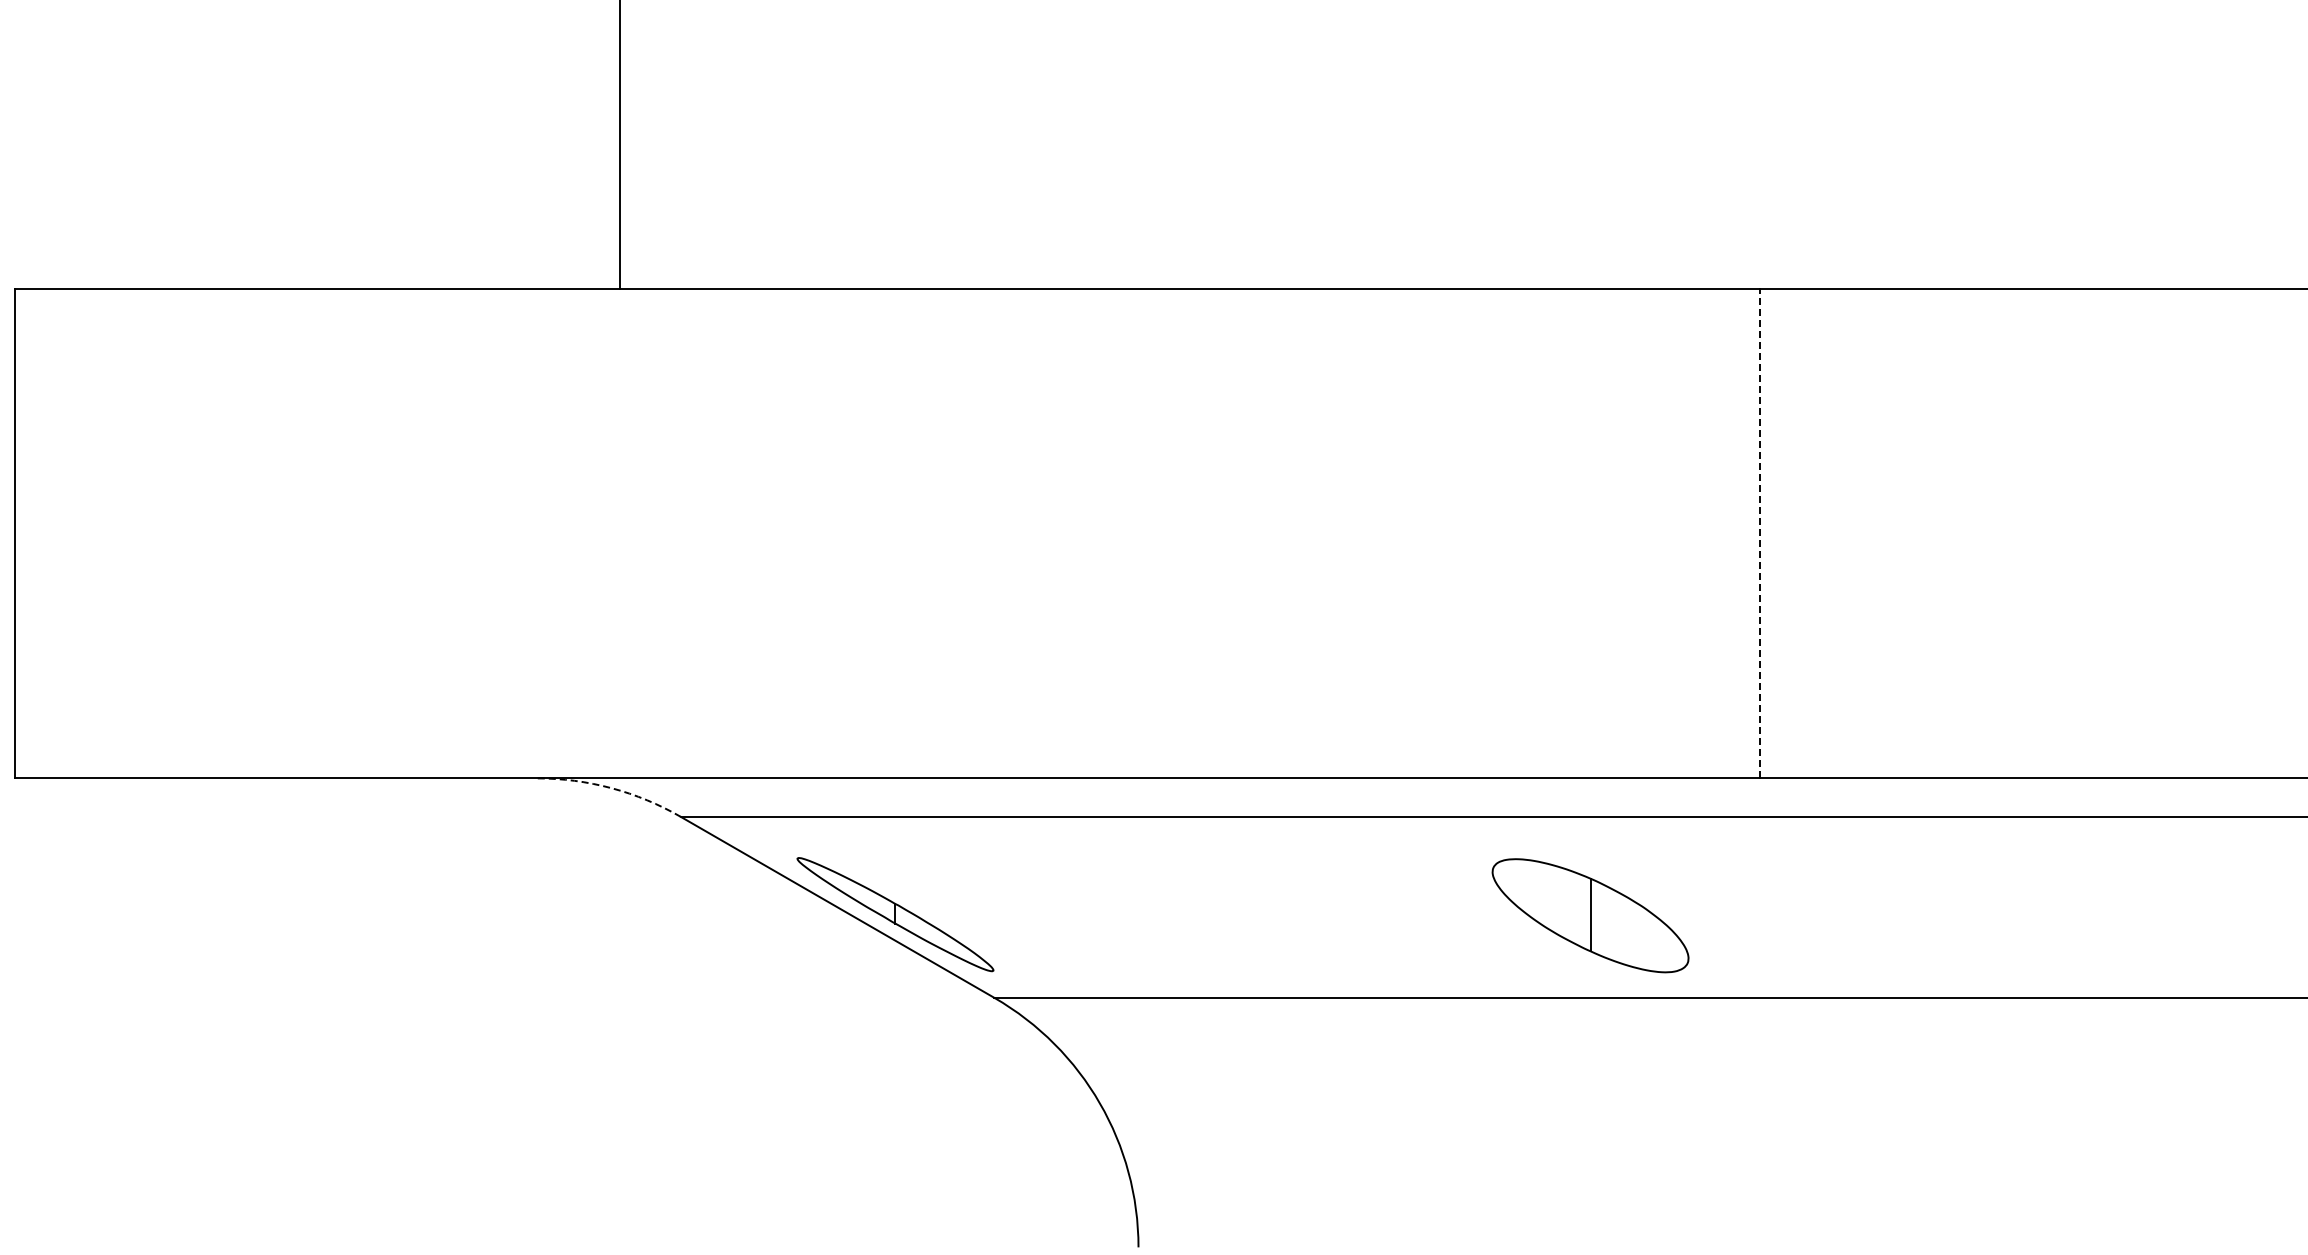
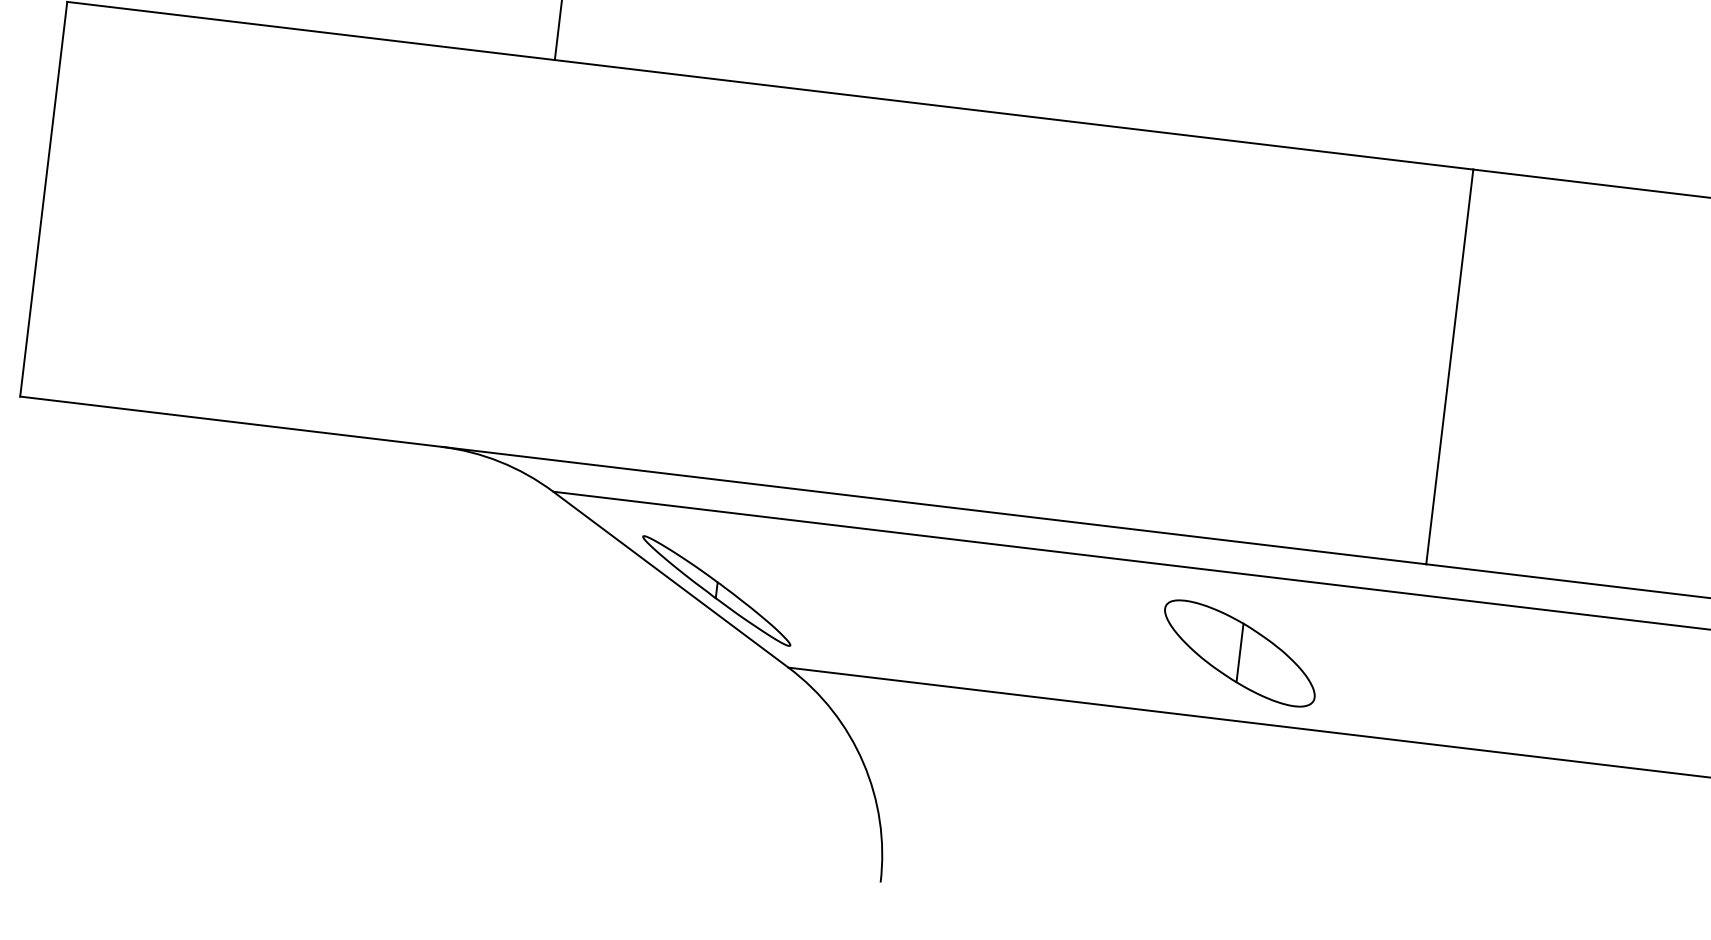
line: (1759, 533) -> (1449, 366), dashed -> solid
arc: (611, 788) -> (500, 462), dashed -> solid
part: (1590, 915) -> (1239, 653), moved

